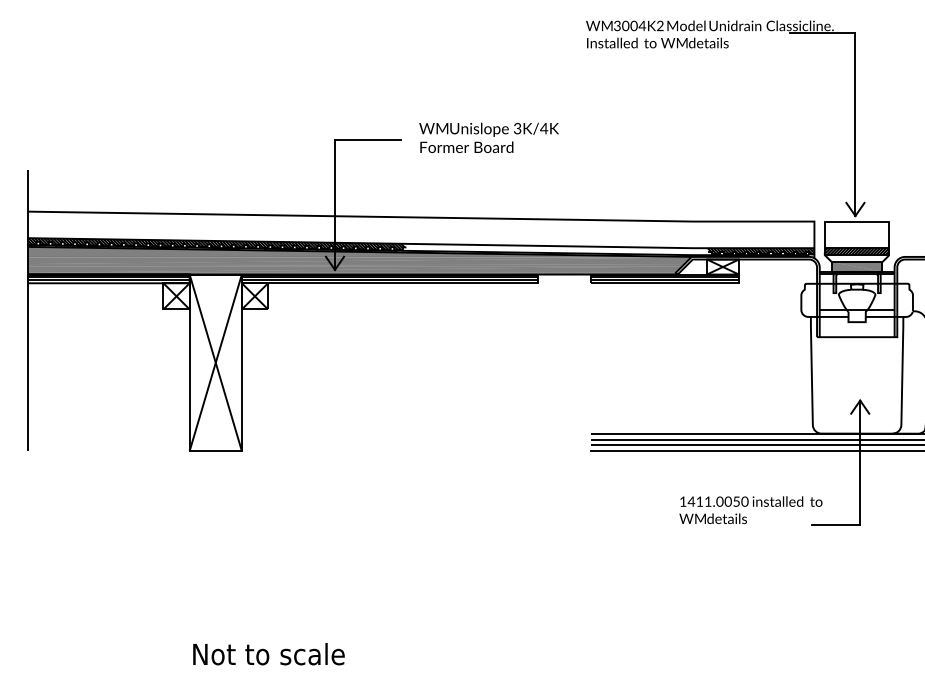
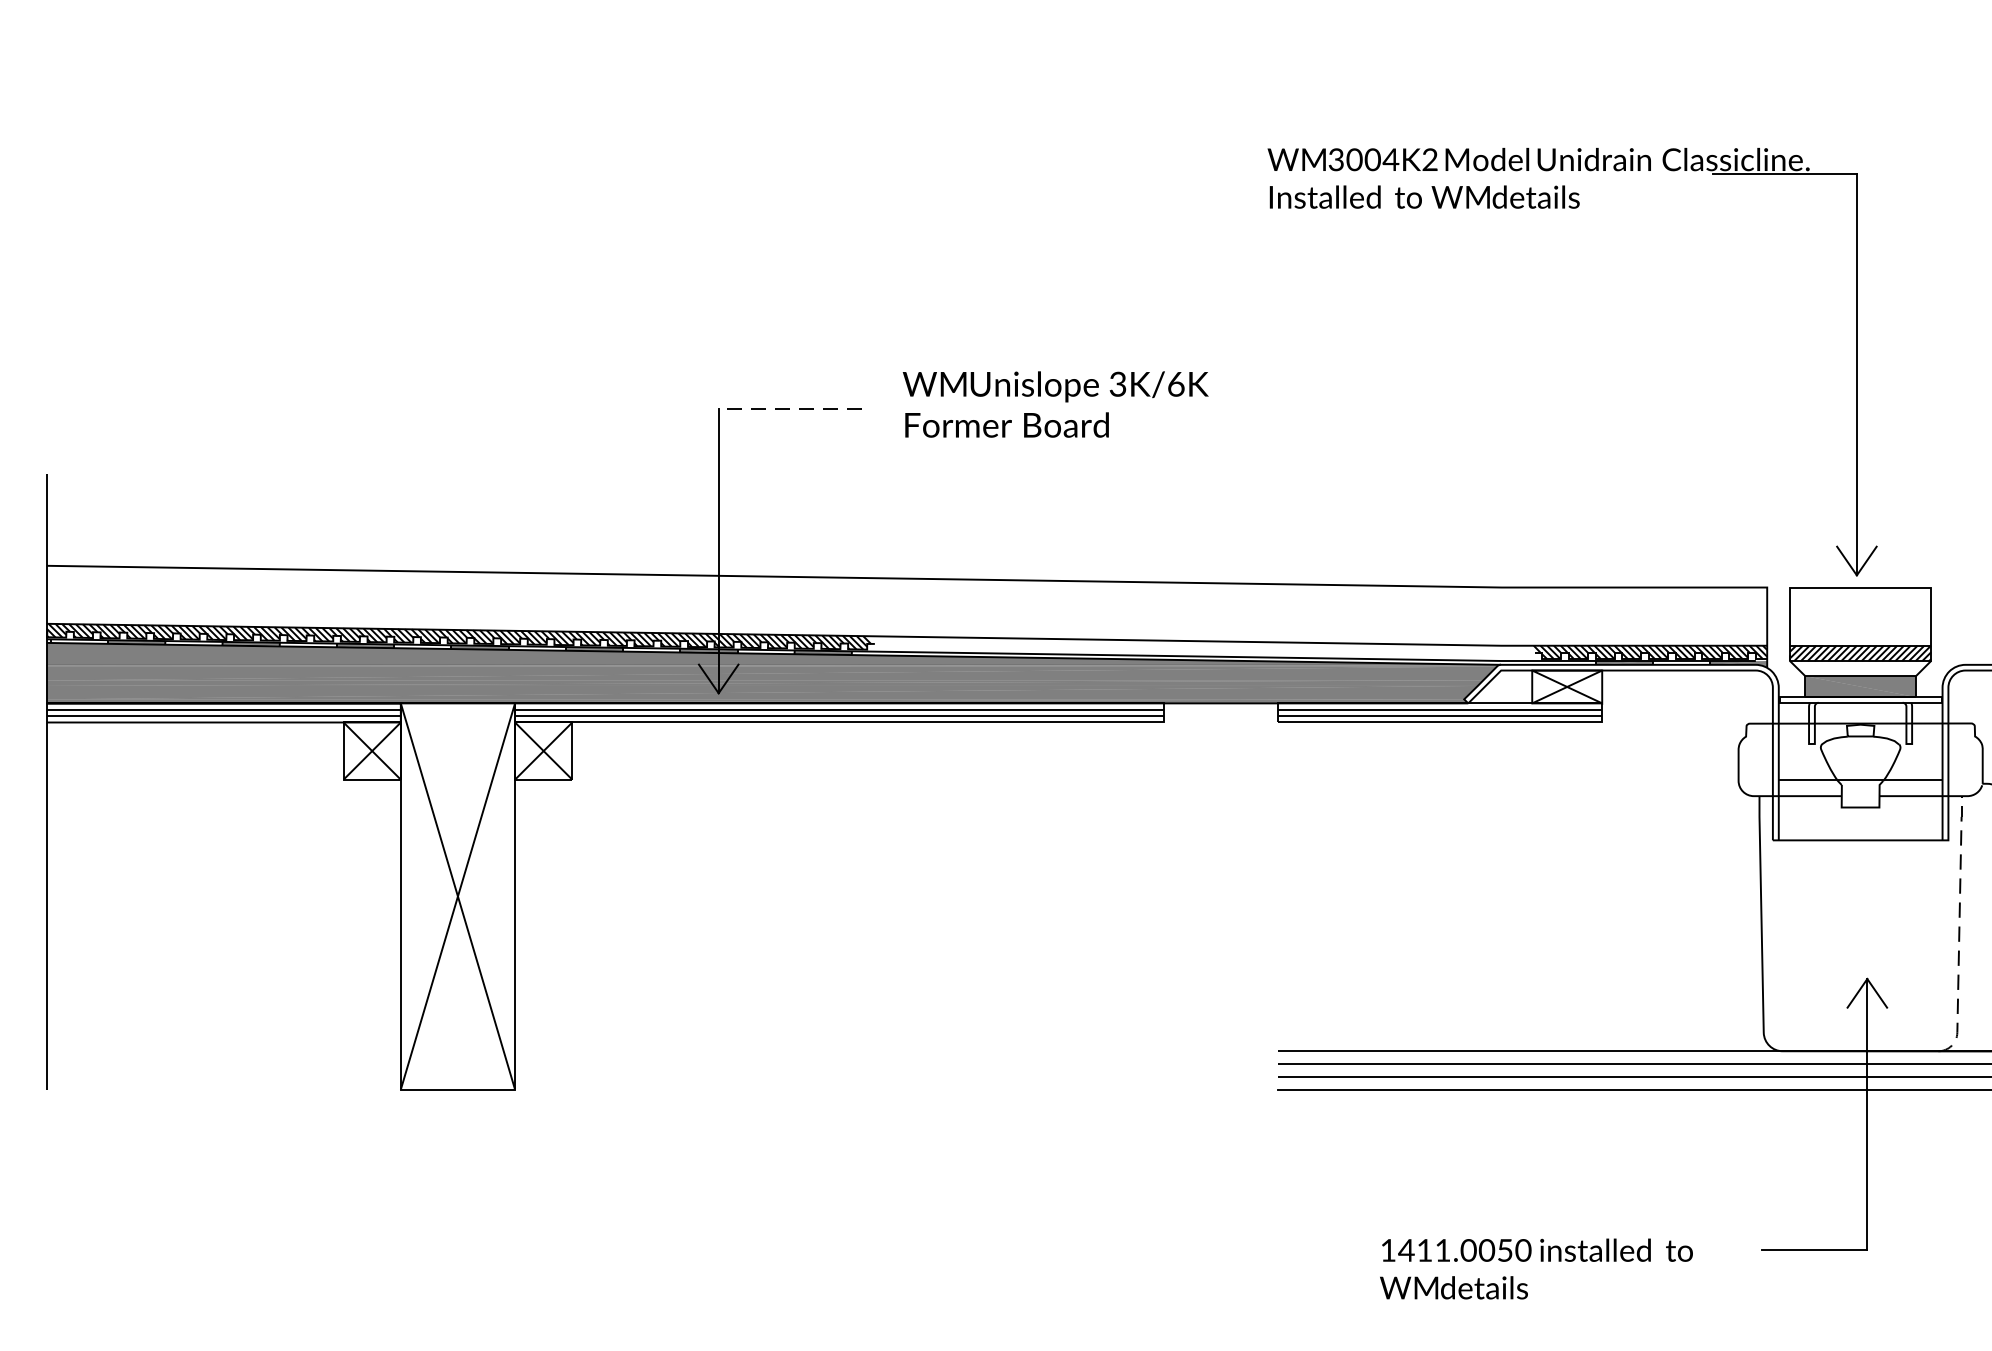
text: (544, 128) -> (1176, 383), 3K/4K -> 3K/6K
line: (367, 139) -> (789, 408), solid -> dashed
line: (902, 382) -> (1959, 939), solid -> dashed
text: (750, 510) -> (1535, 1269), moved

